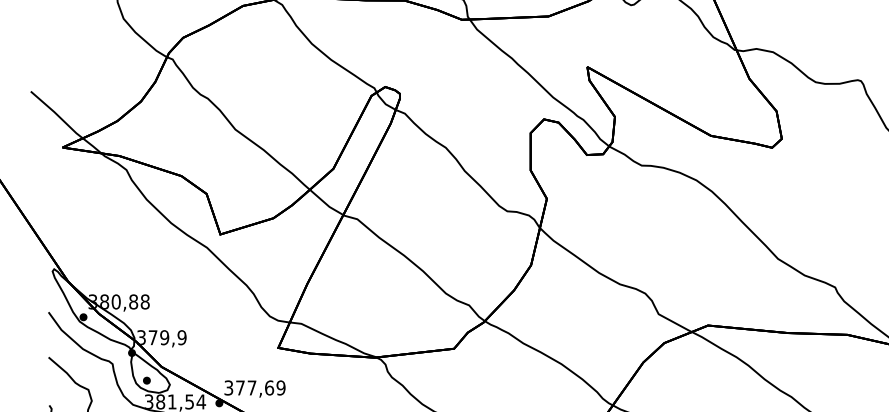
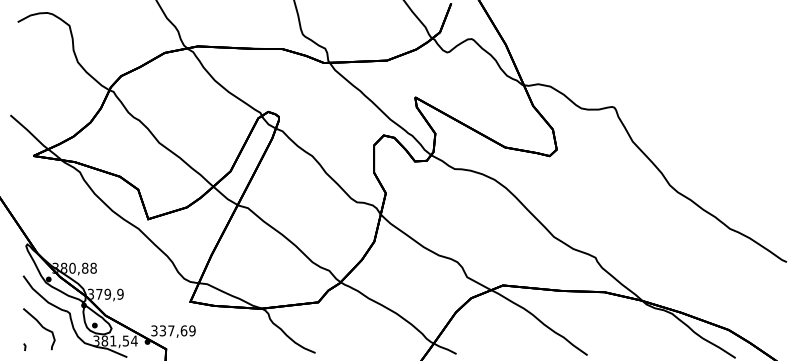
text: (239, 387) -> (162, 330), 377,69 -> 337,69

